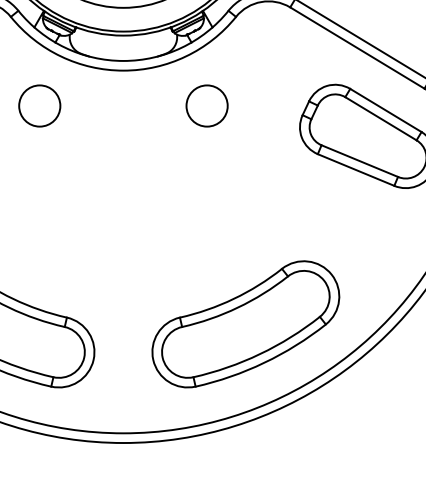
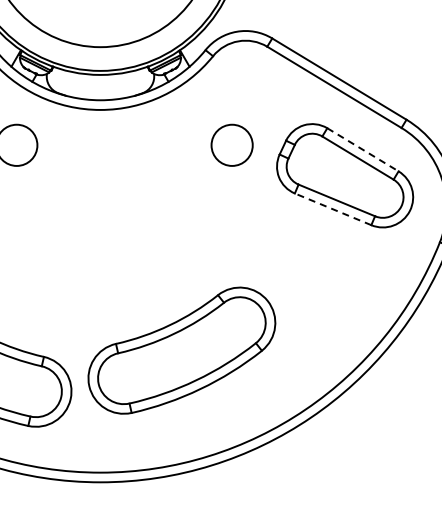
circle: (206, 105) -> (231, 144), moved
line: (385, 110) -> (362, 149), solid -> dashed
line: (355, 170) -> (332, 209), solid -> dashed
part: (245, 324) -> (181, 350), moved

